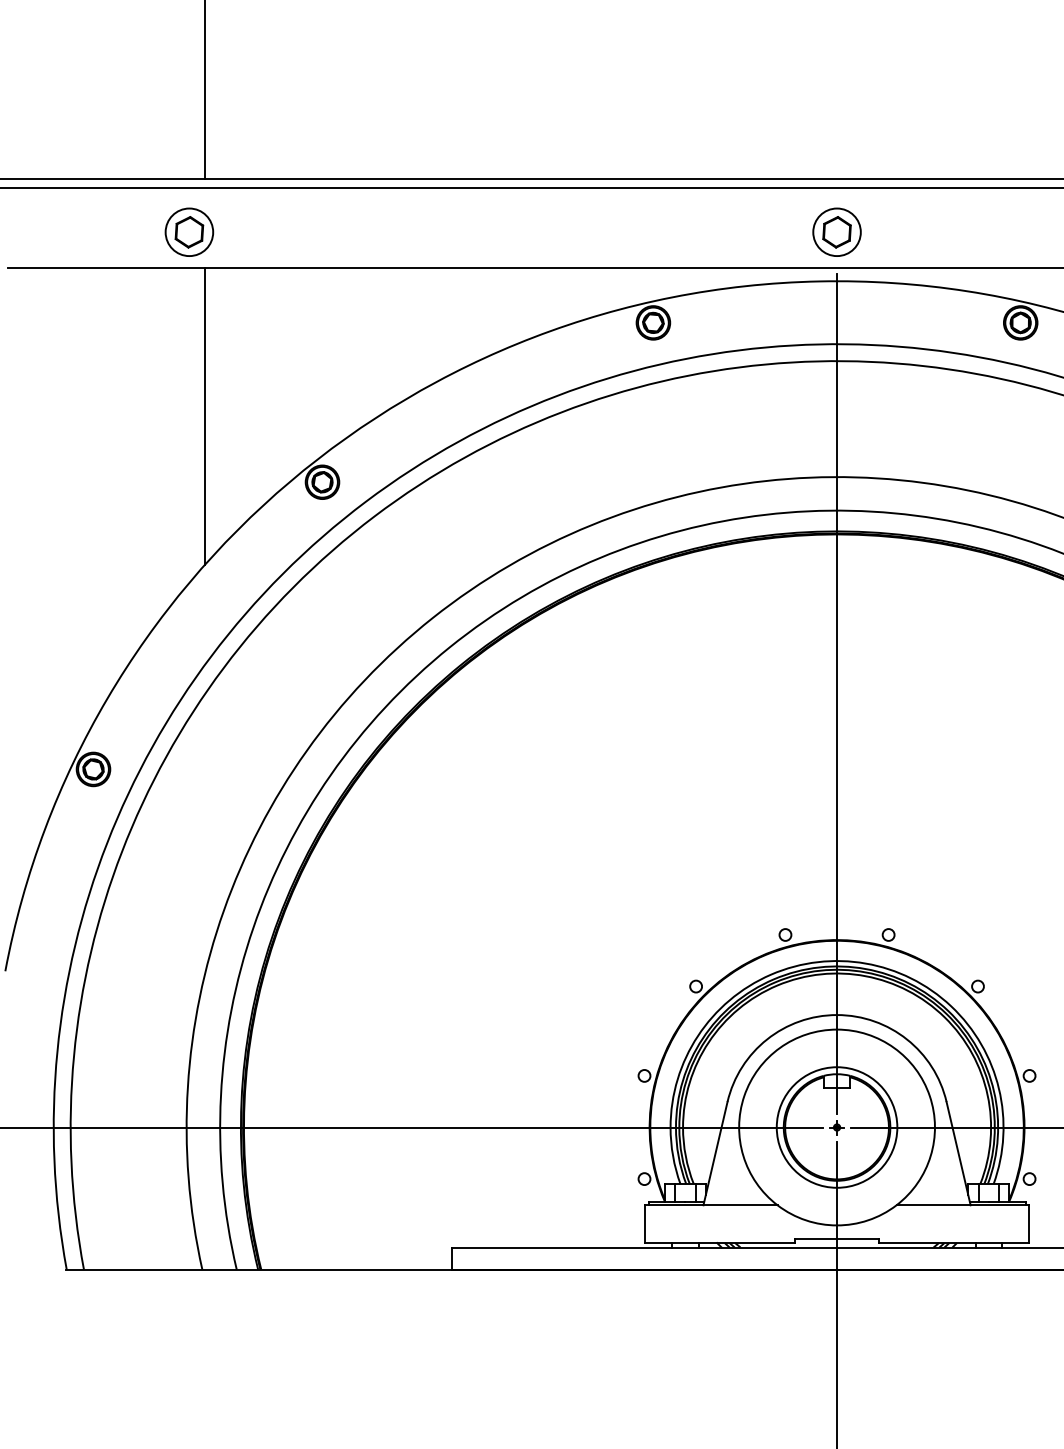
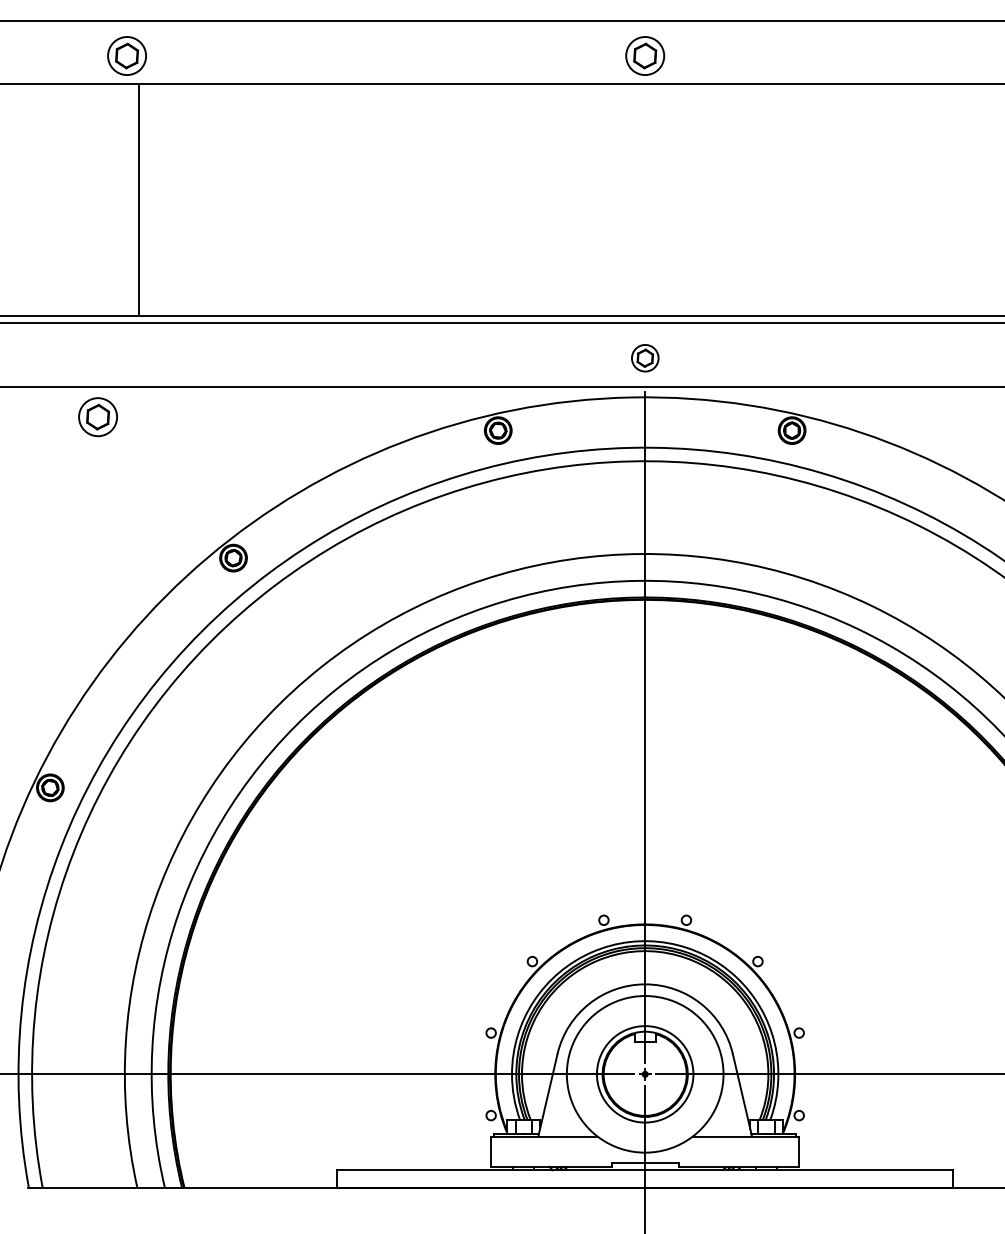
part: (188, 232) -> (97, 417), moved
part: (837, 232) -> (645, 358), size x0.7
line: (204, 416) -> (139, 505), removed

